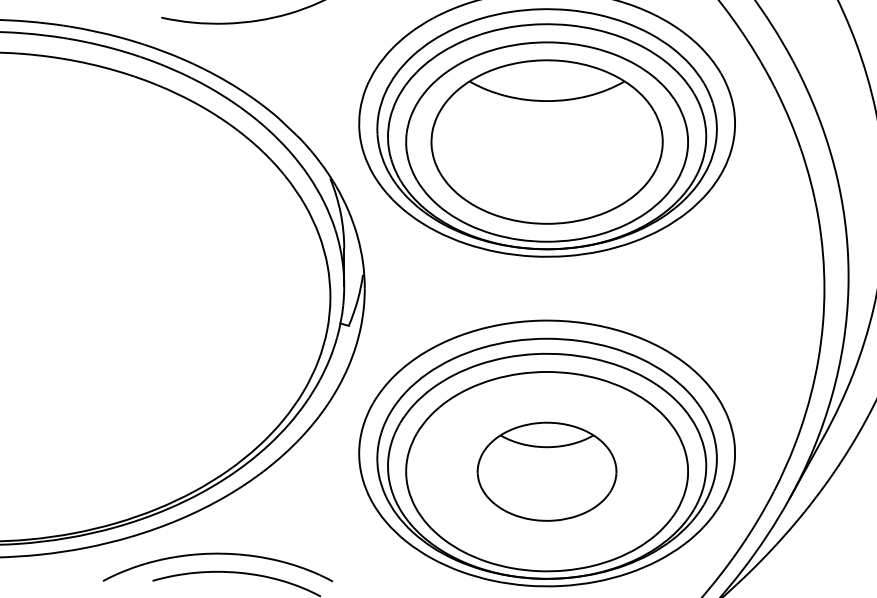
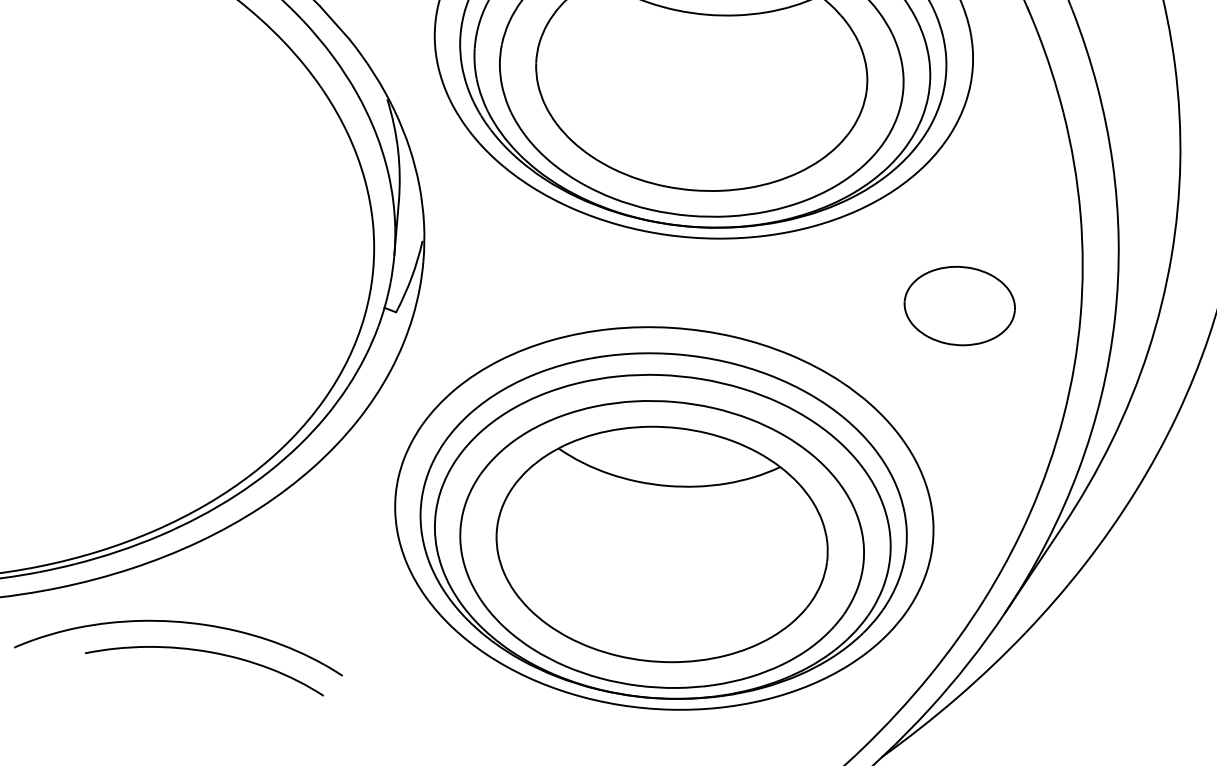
part: (739, 288) -> (959, 305), added
part: (546, 471) -> (661, 544), size x1.67

